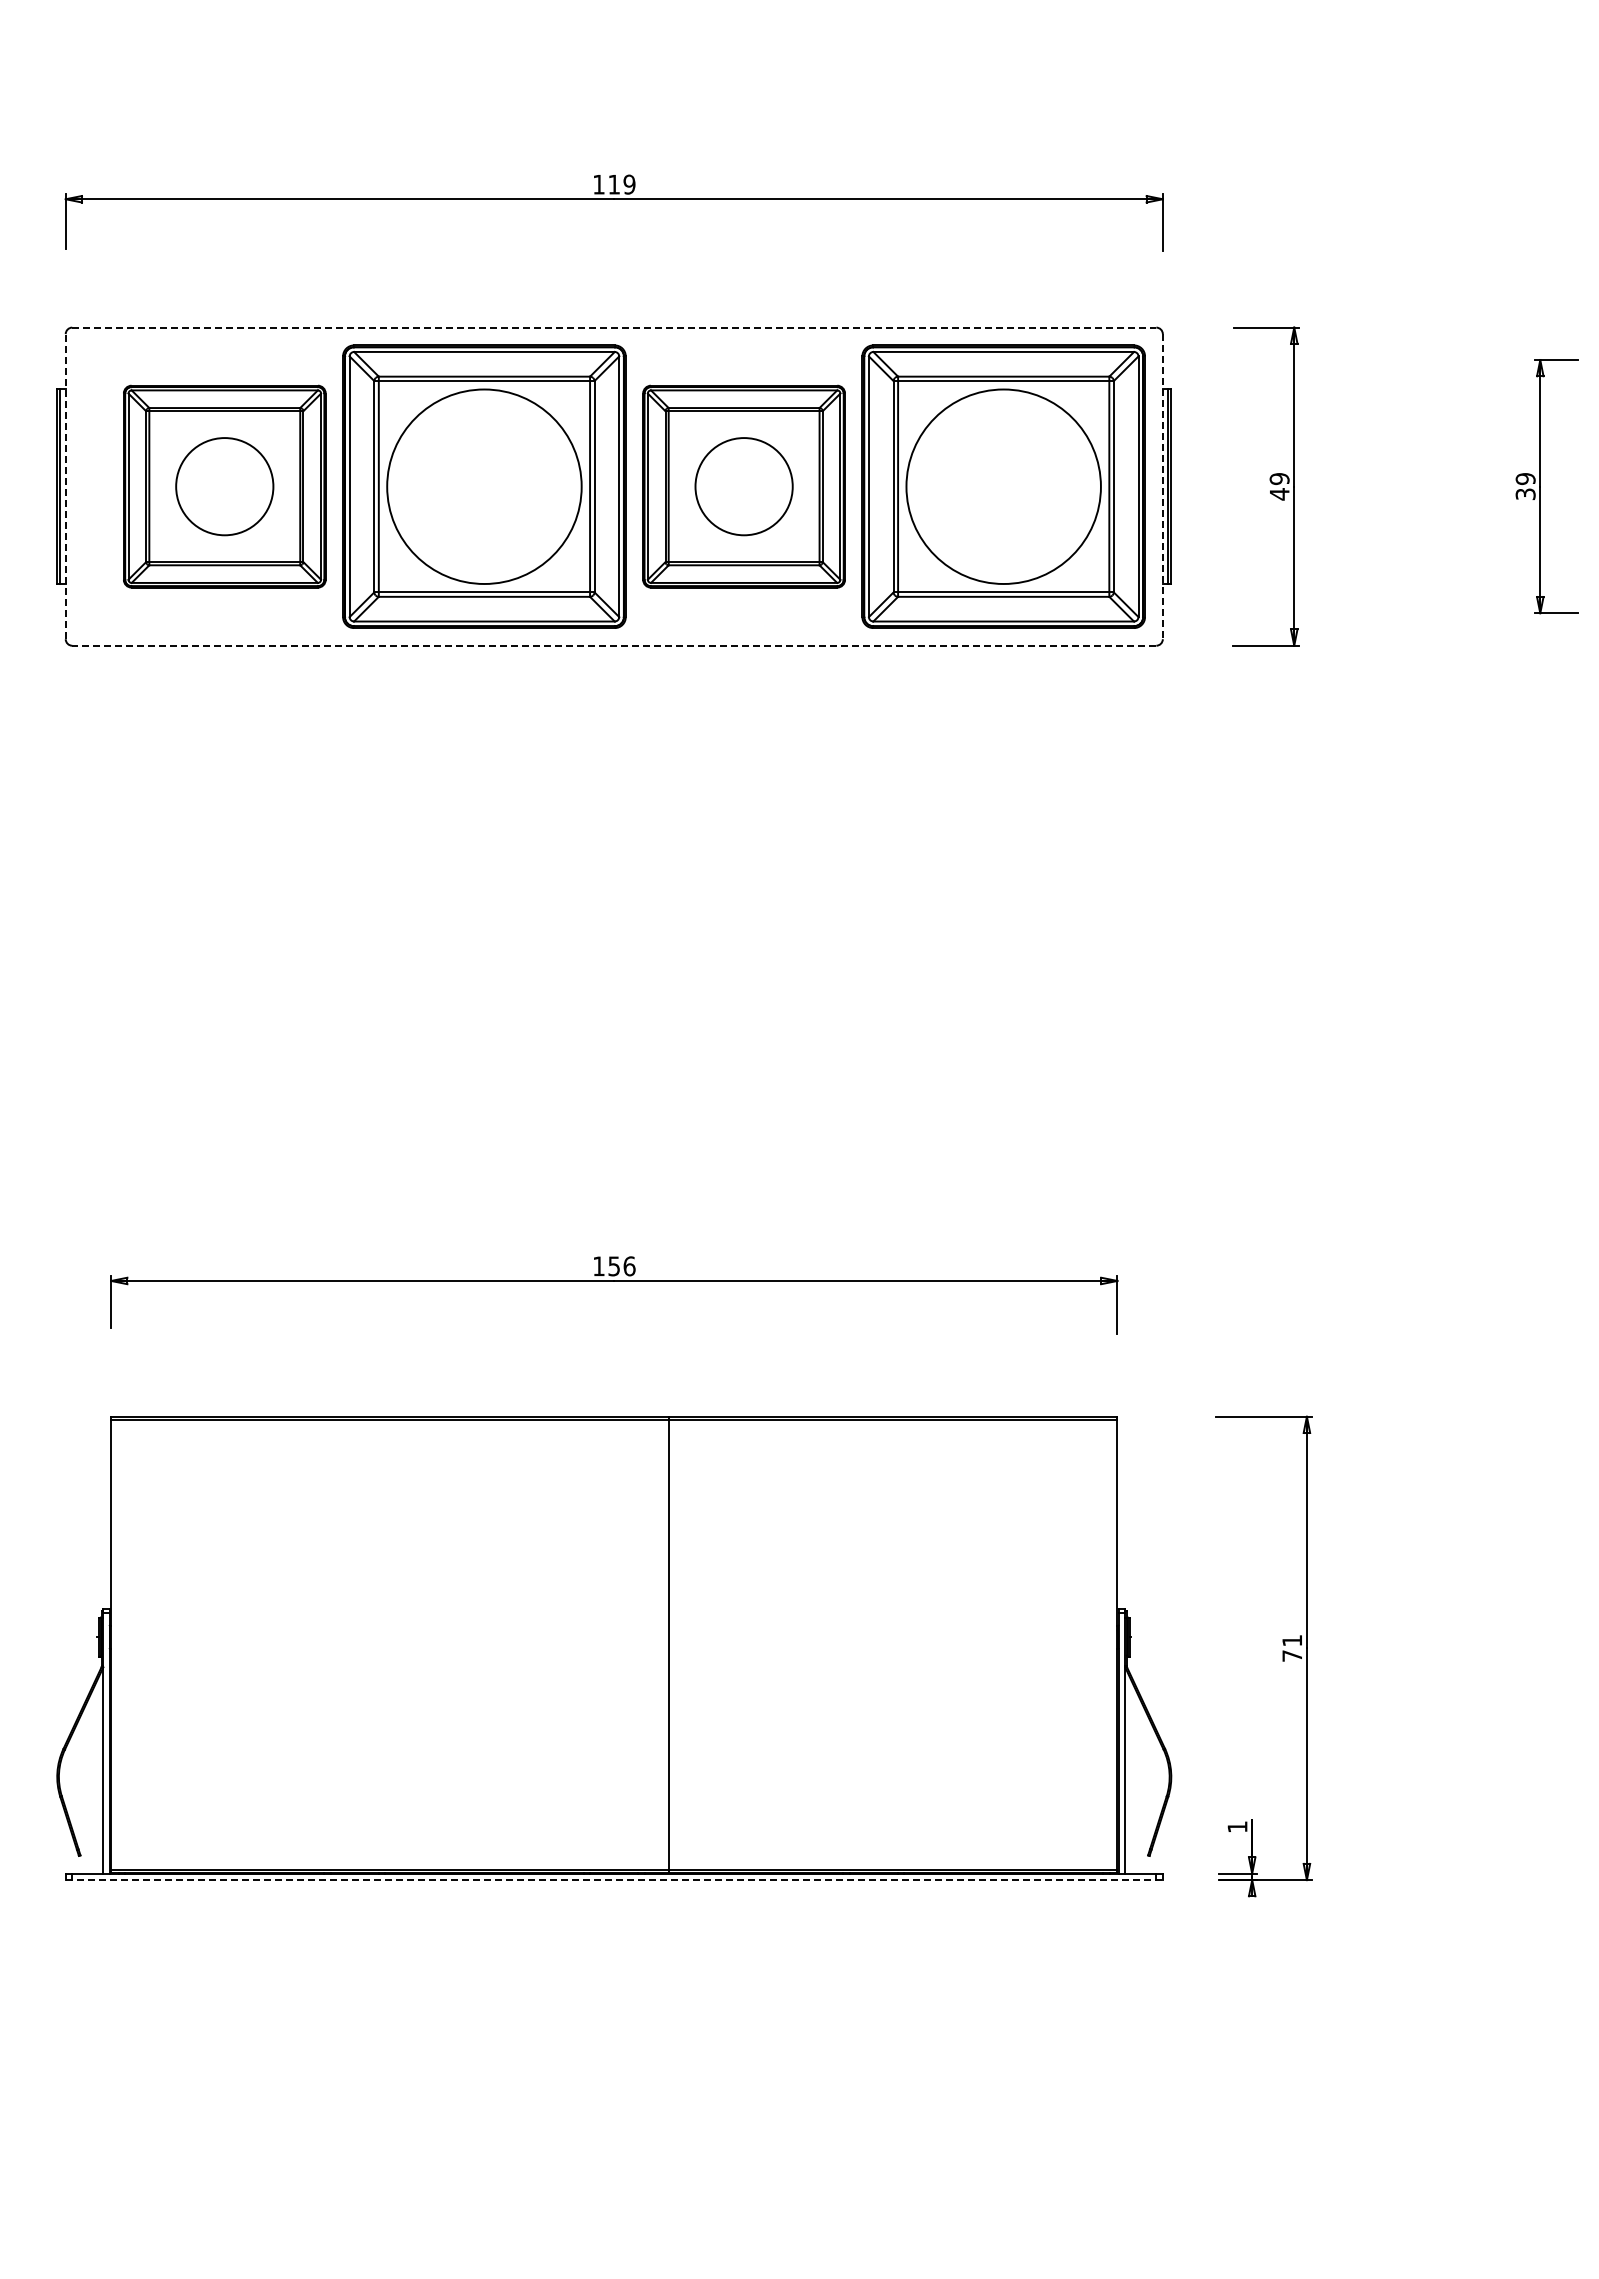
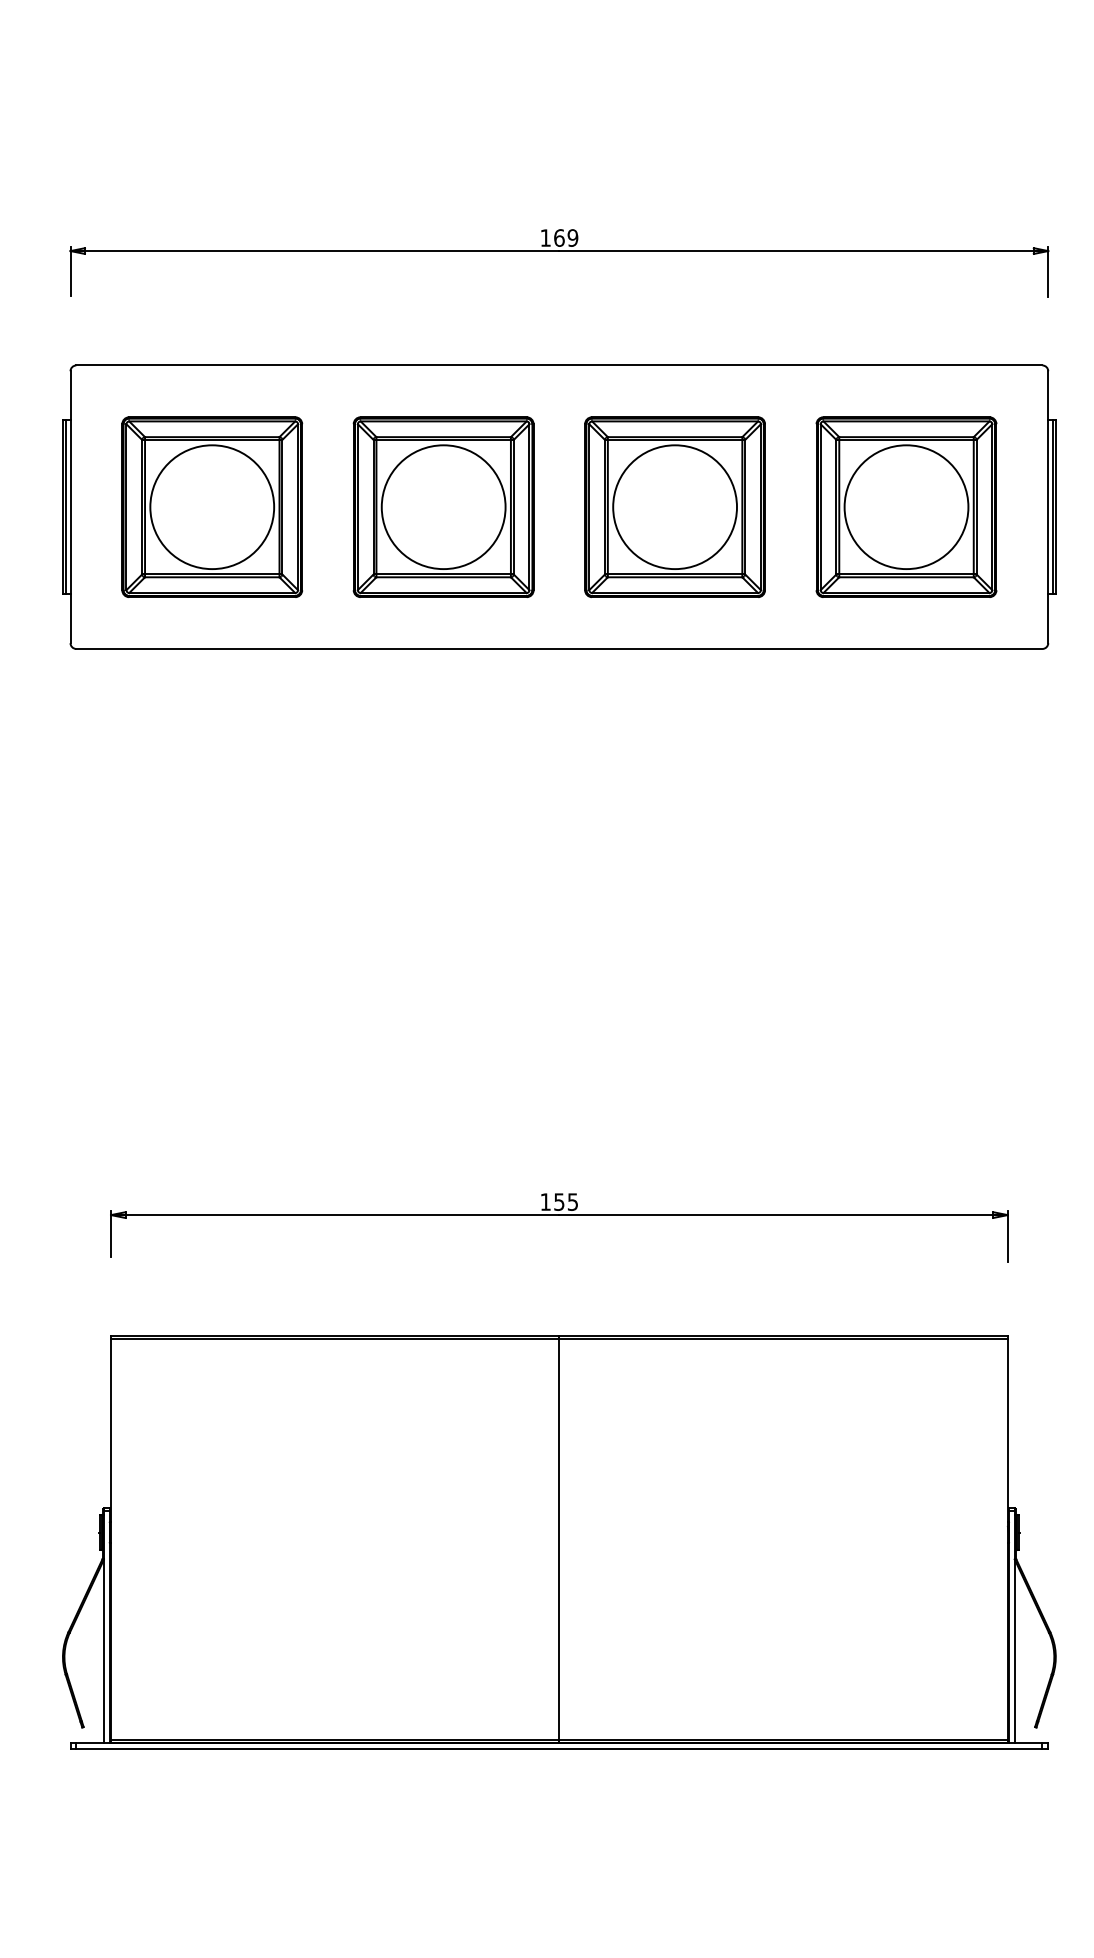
text: (614, 184) -> (559, 237), 119 -> 169
line: (614, 327) -> (559, 365), dashed -> solid
line: (65, 486) -> (70, 507), dashed -> solid
circle: (224, 486) -> (212, 507), size x1.43
part: (484, 486) -> (443, 507), size x0.71
circle: (743, 486) -> (674, 507), size x1.43
part: (1003, 486) -> (906, 507), size x0.71
line: (1162, 486) -> (1047, 507), dashed -> solid
line: (613, 645) -> (558, 648), dashed -> solid
text: (629, 1266) -> (572, 1202), 156 -> 155
line: (669, 1644) -> (559, 1539), moved
line: (614, 1880) -> (559, 1749), dashed -> solid

